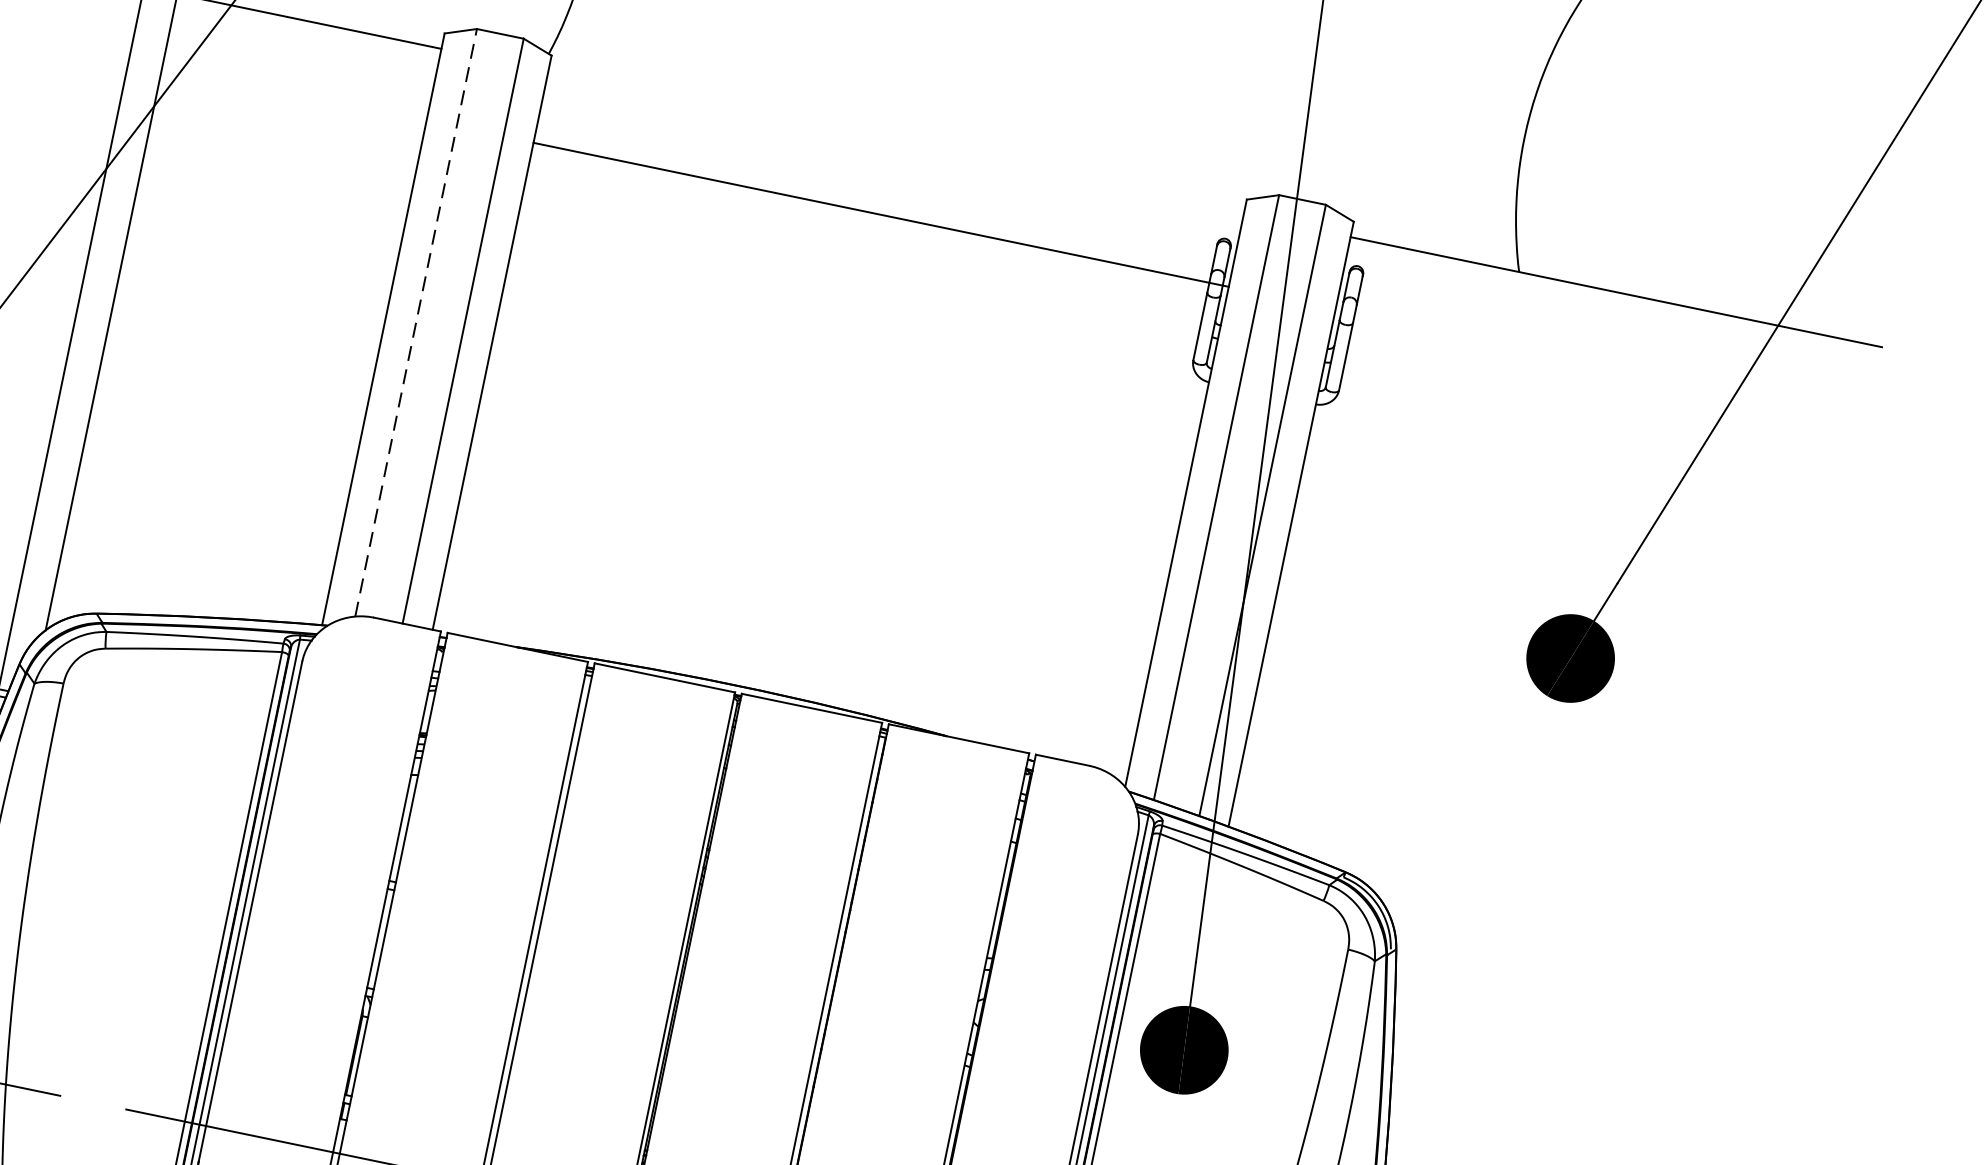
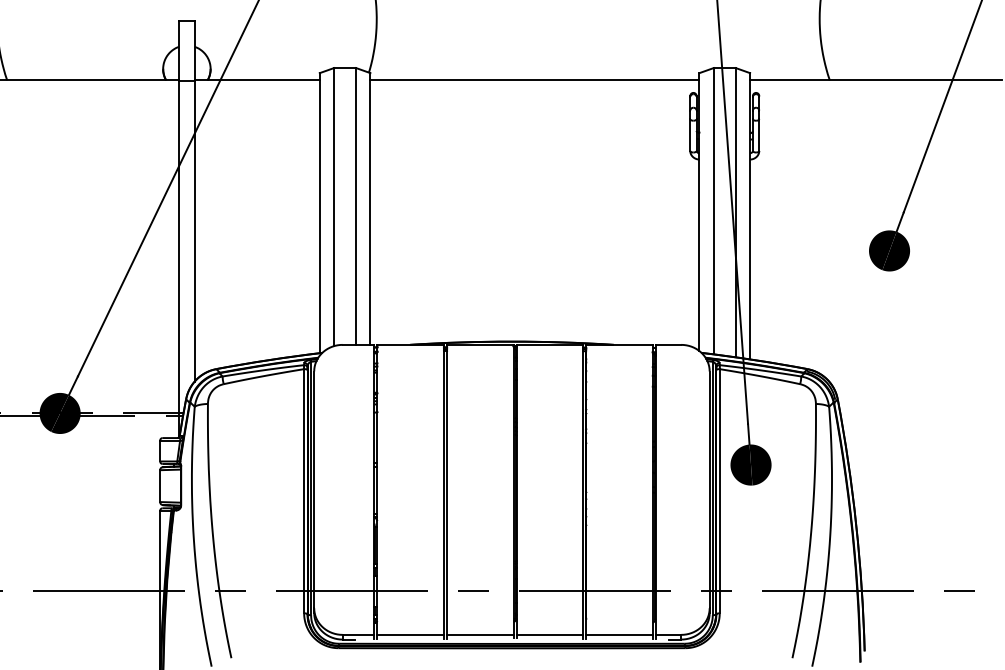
line: (880, 214) -> (534, 80), moved
line: (417, 321) -> (334, 206), dashed -> solid

